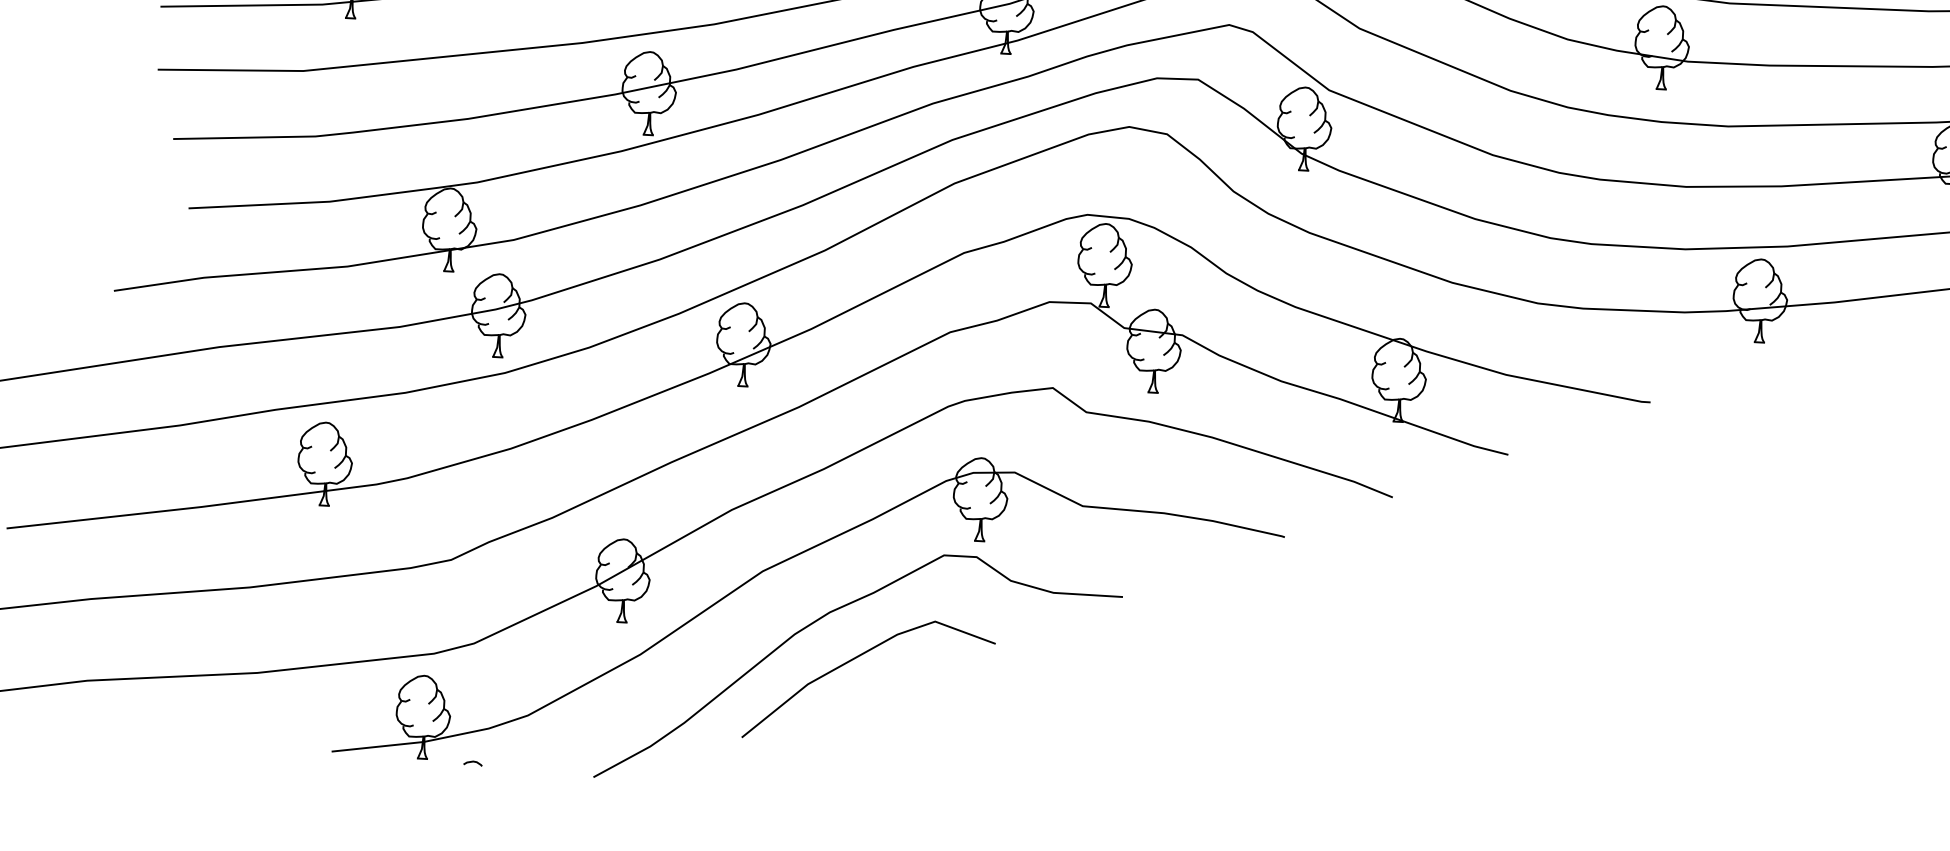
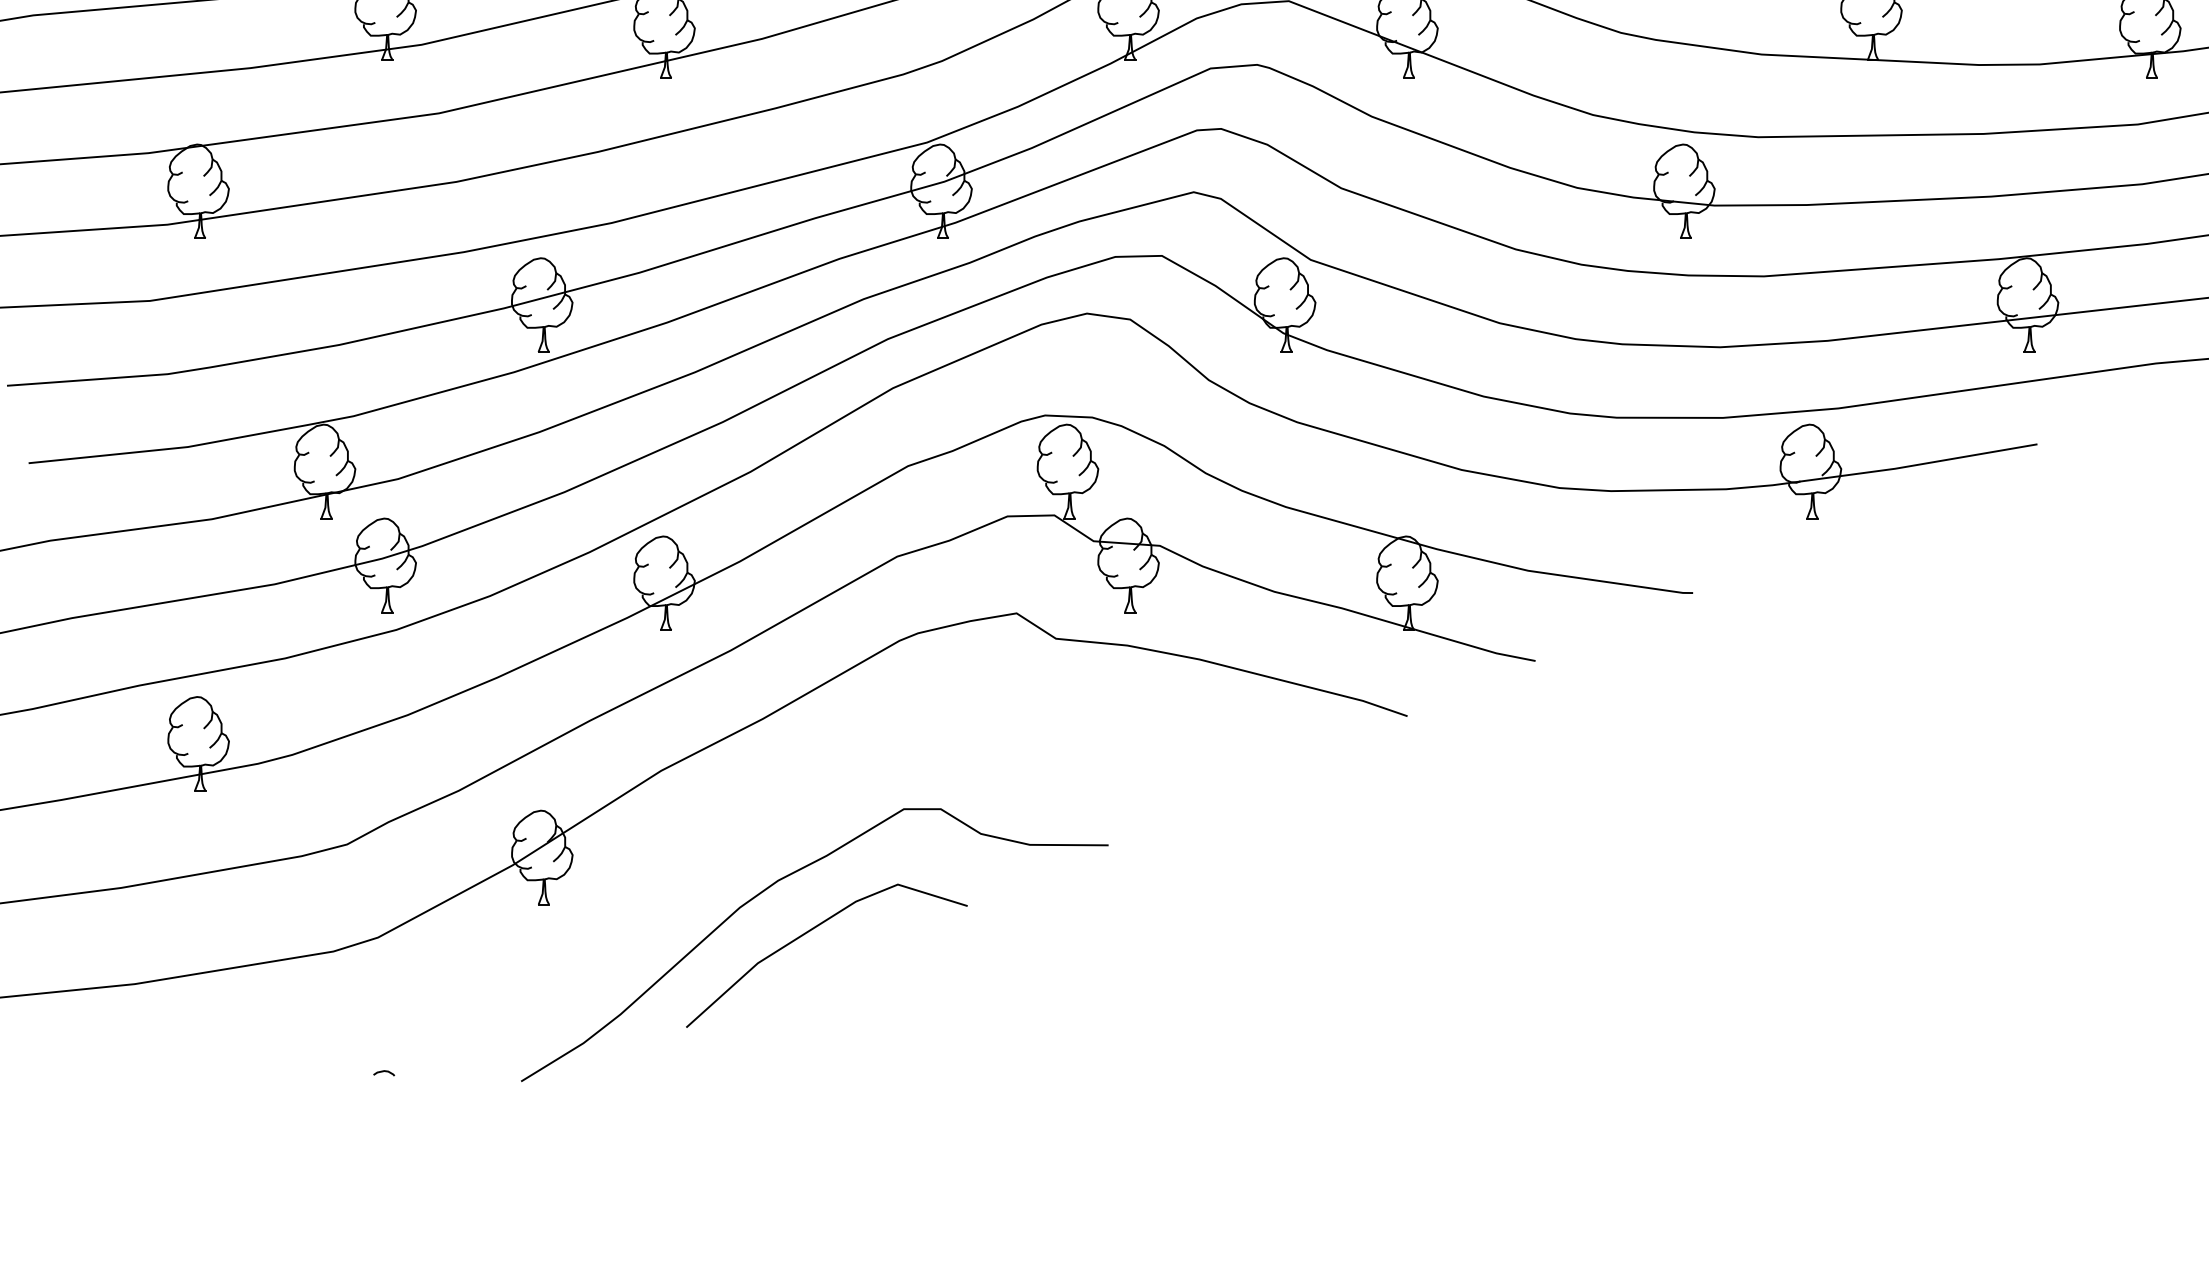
part: (785, 562) -> (724, 826), removed

